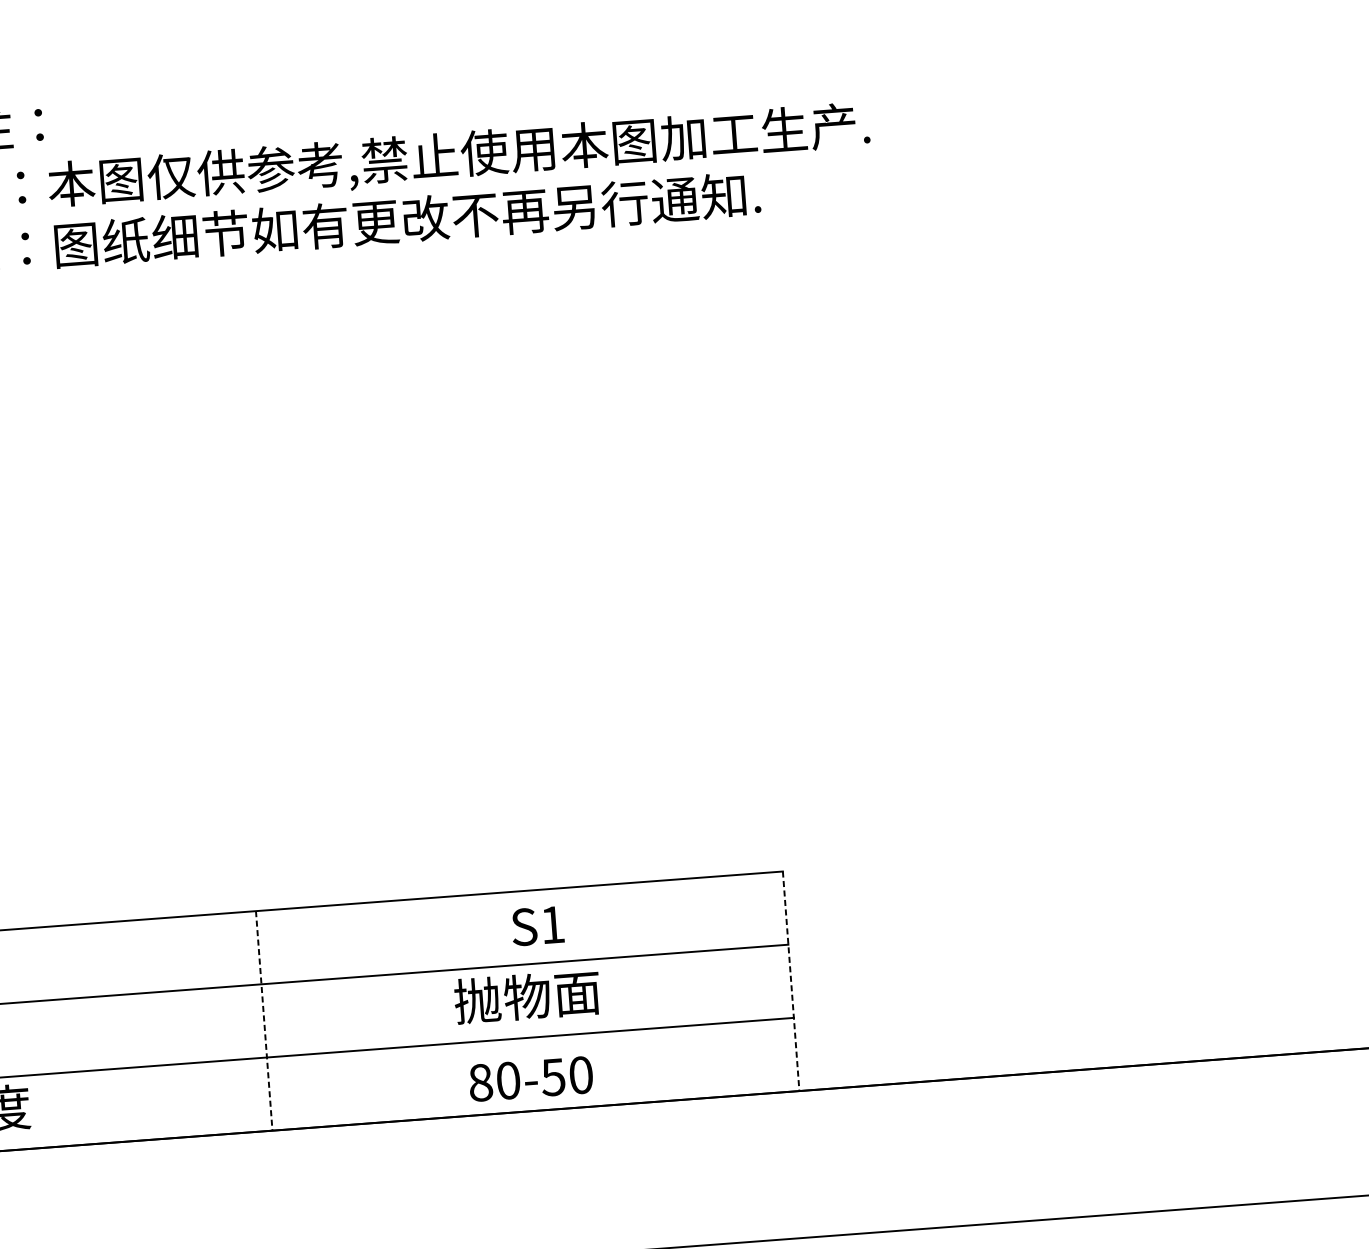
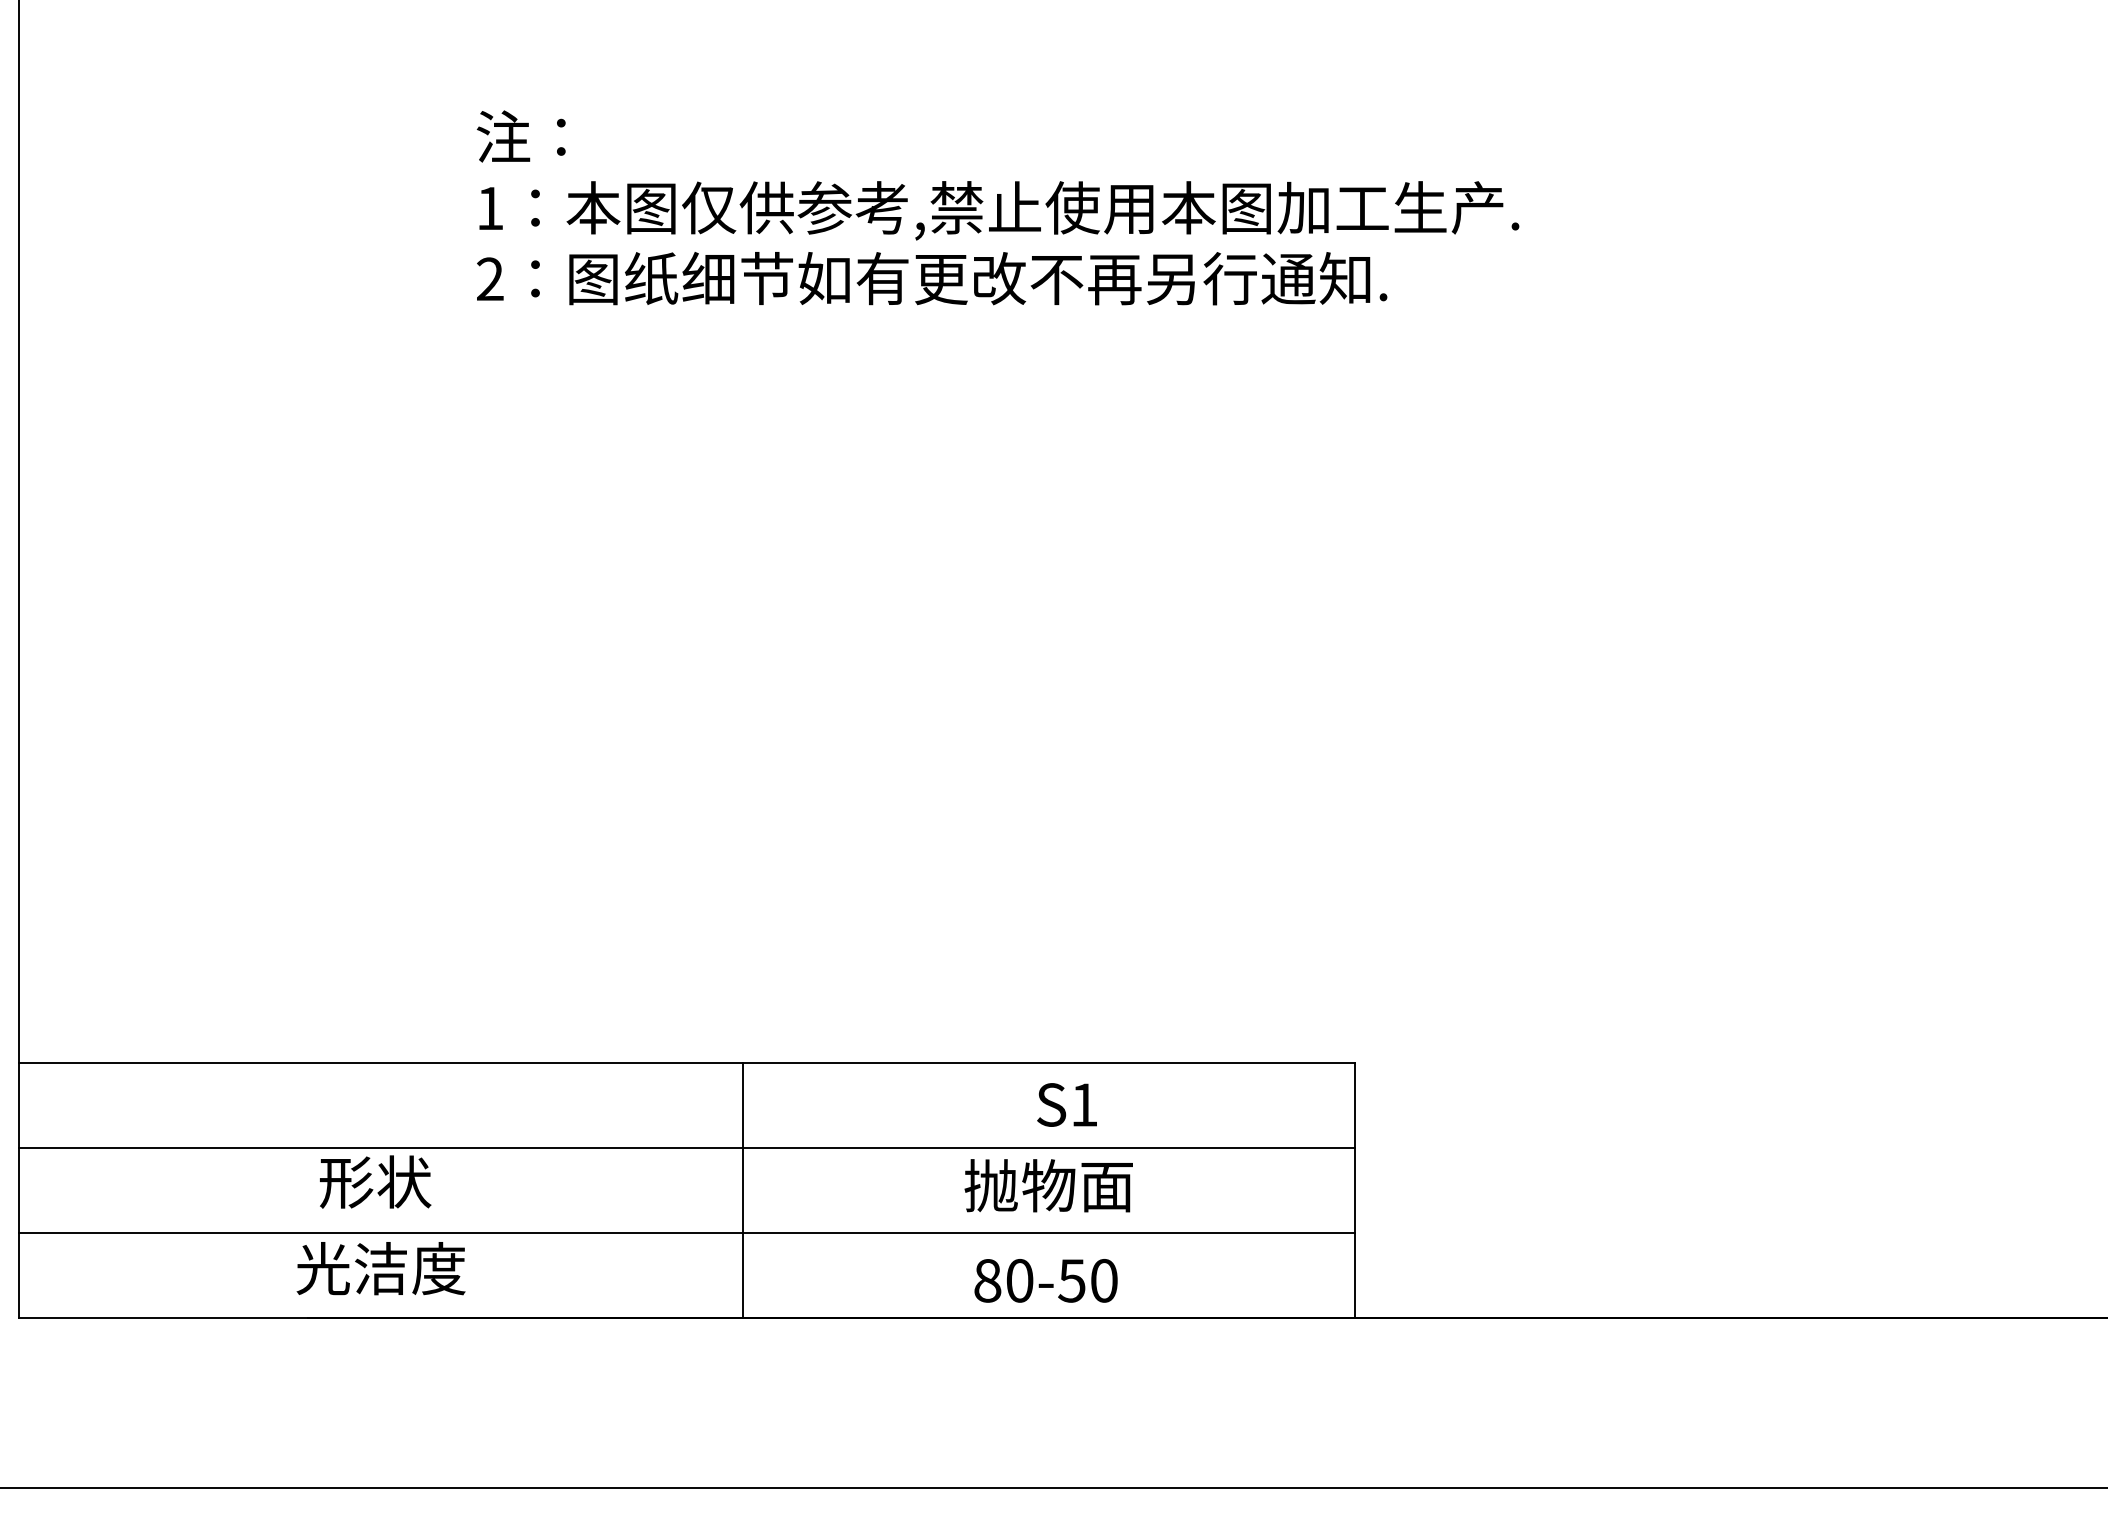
line: (791, 982) -> (1354, 1191), dashed -> solid
line: (264, 1021) -> (743, 1191), dashed -> solid

